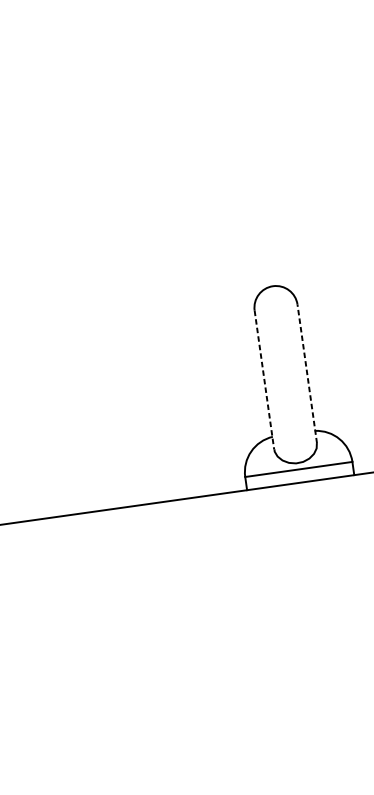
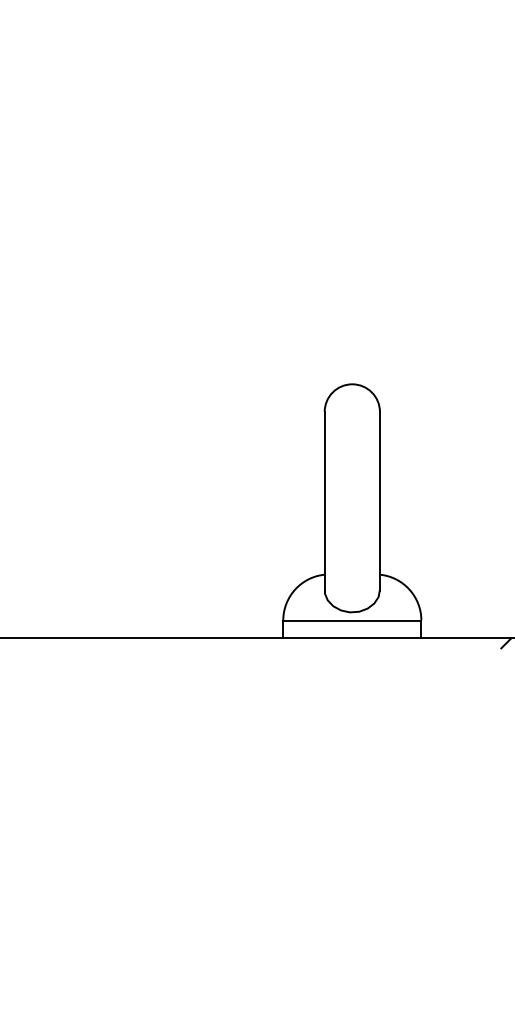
line: (306, 373) -> (379, 500), dashed -> solid
line: (264, 380) -> (324, 501), dashed -> solid

